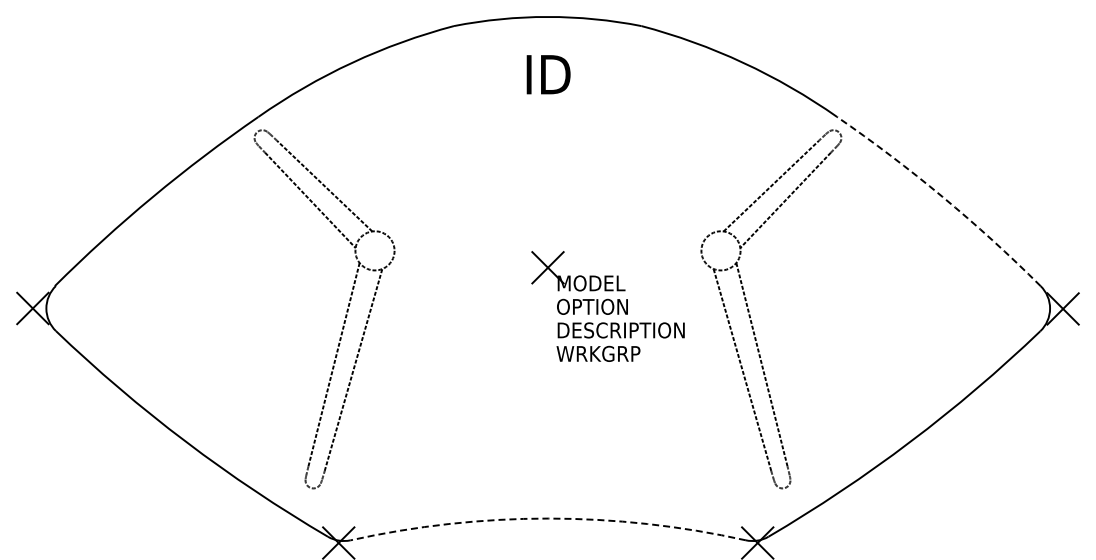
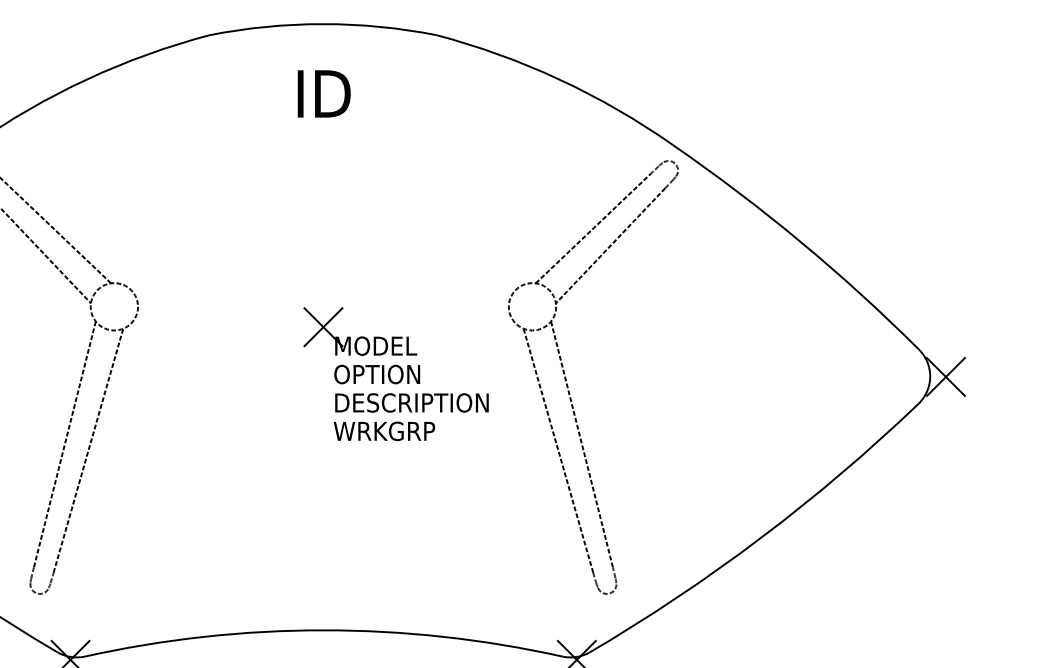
arc: (942, 196) -> (800, 241), dashed -> solid
arc: (548, 518) -> (324, 630), dashed -> solid

